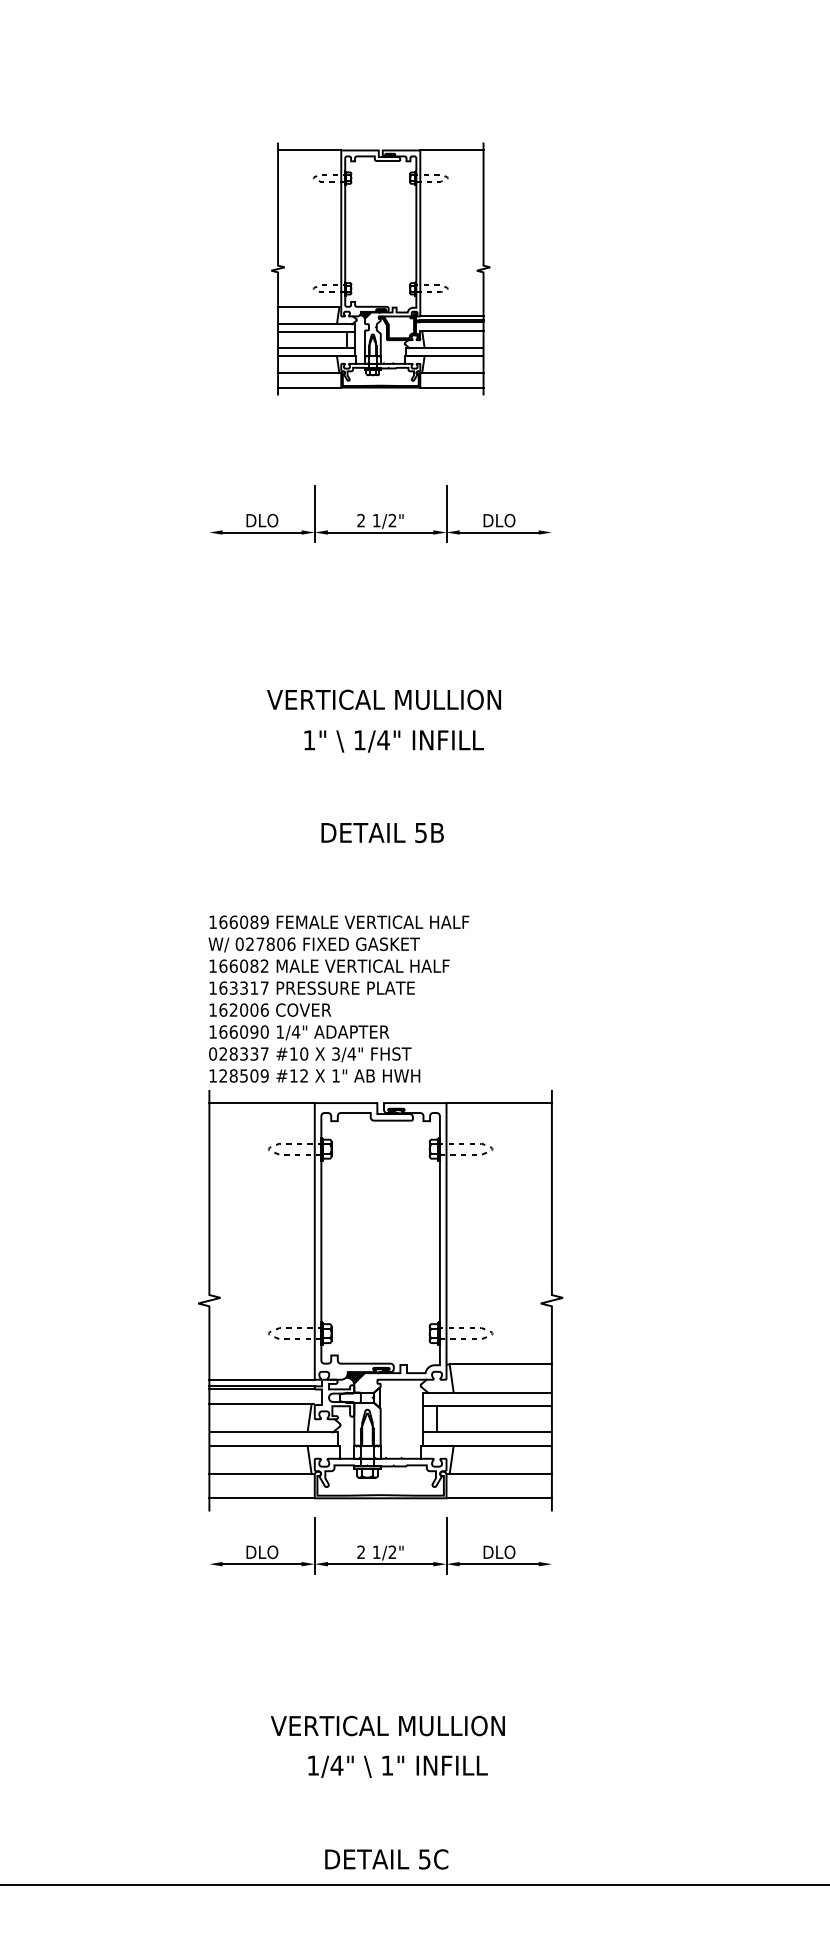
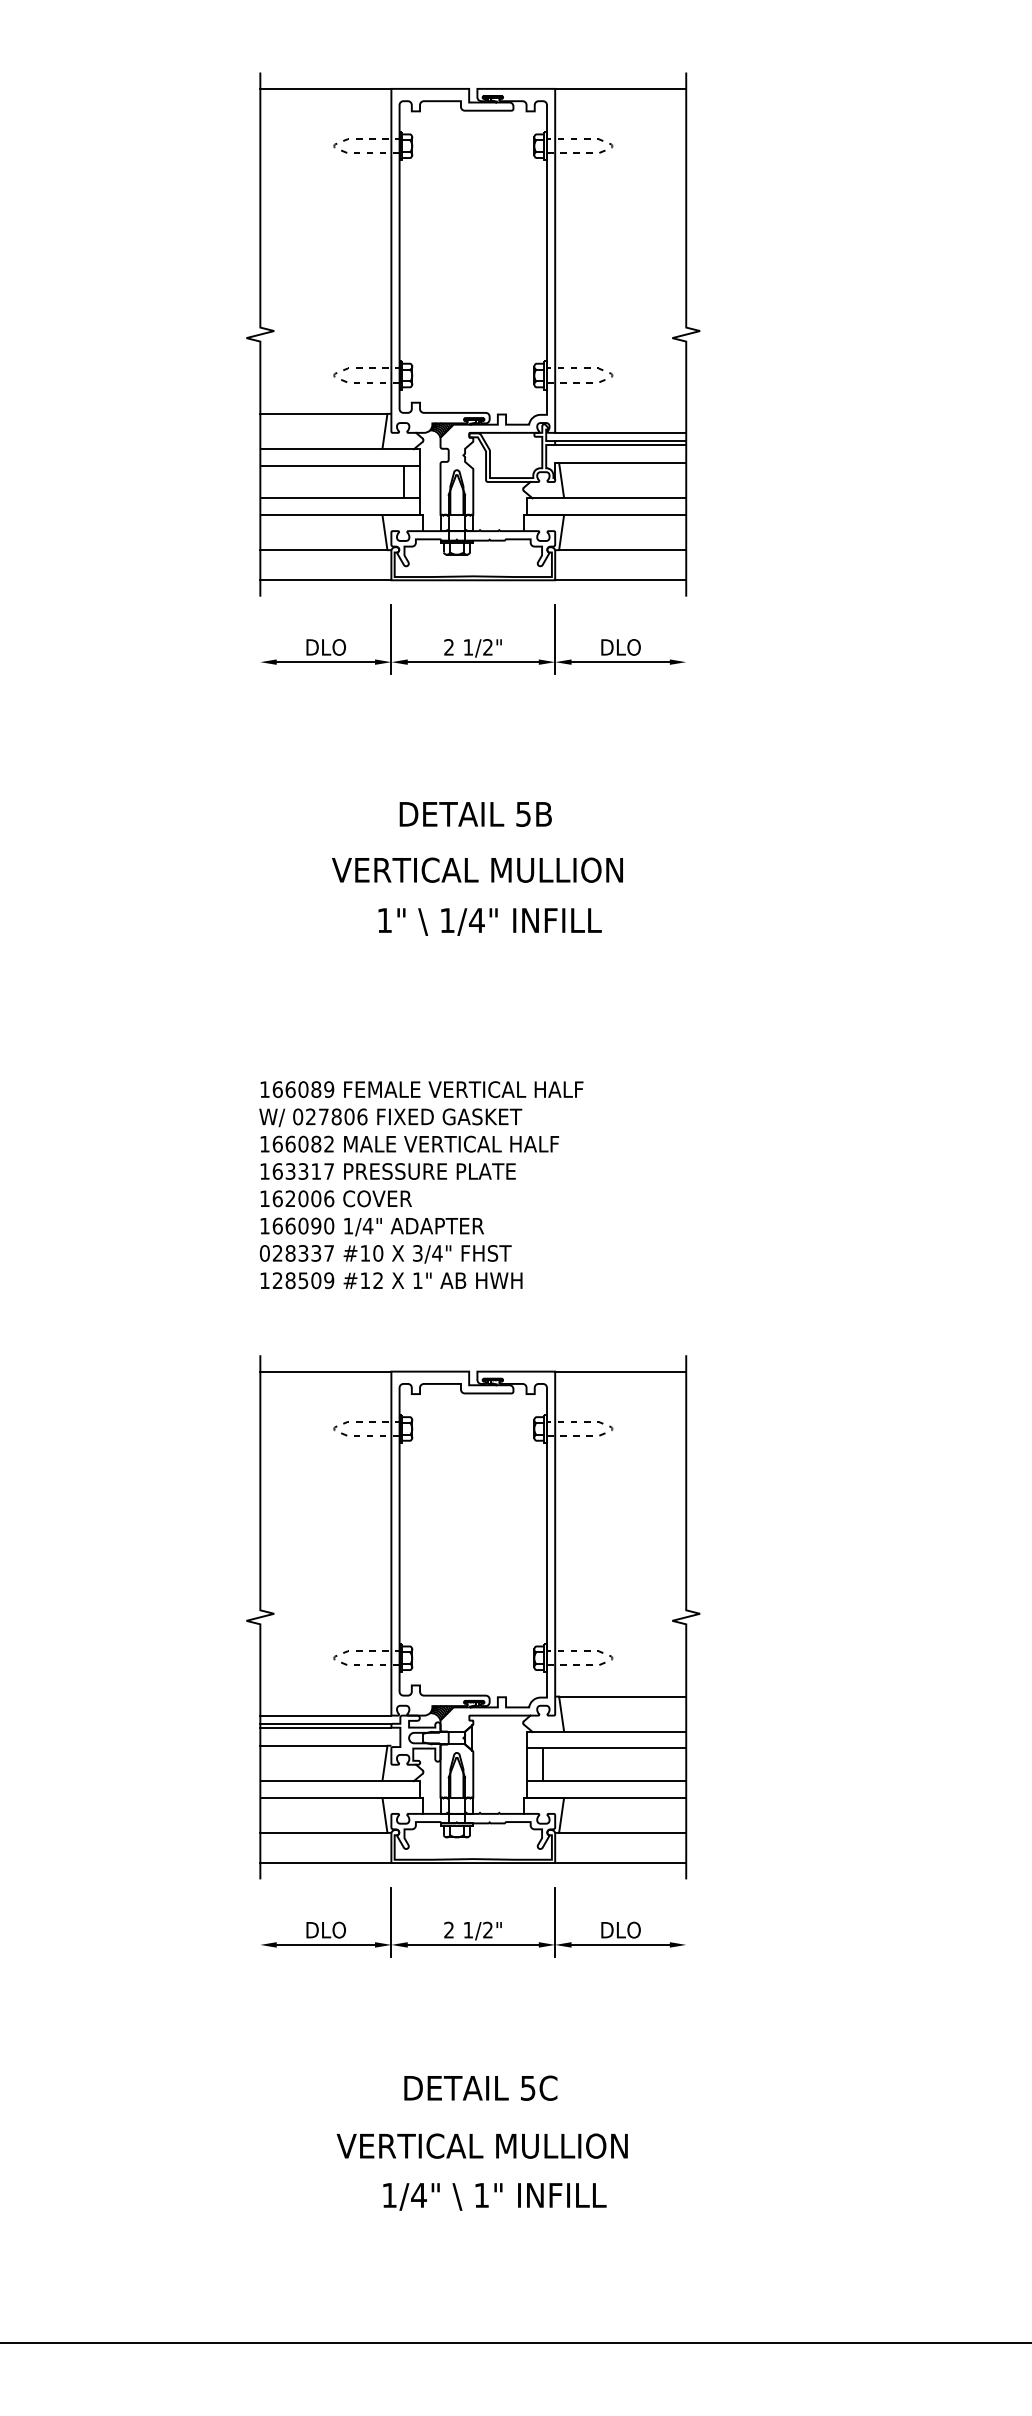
part: (380, 268) -> (473, 333), size x1.67
text: (382, 833) -> (475, 815), moved
text: (338, 998) -> (420, 1184), moved
text: (386, 1859) -> (480, 2088), moved

